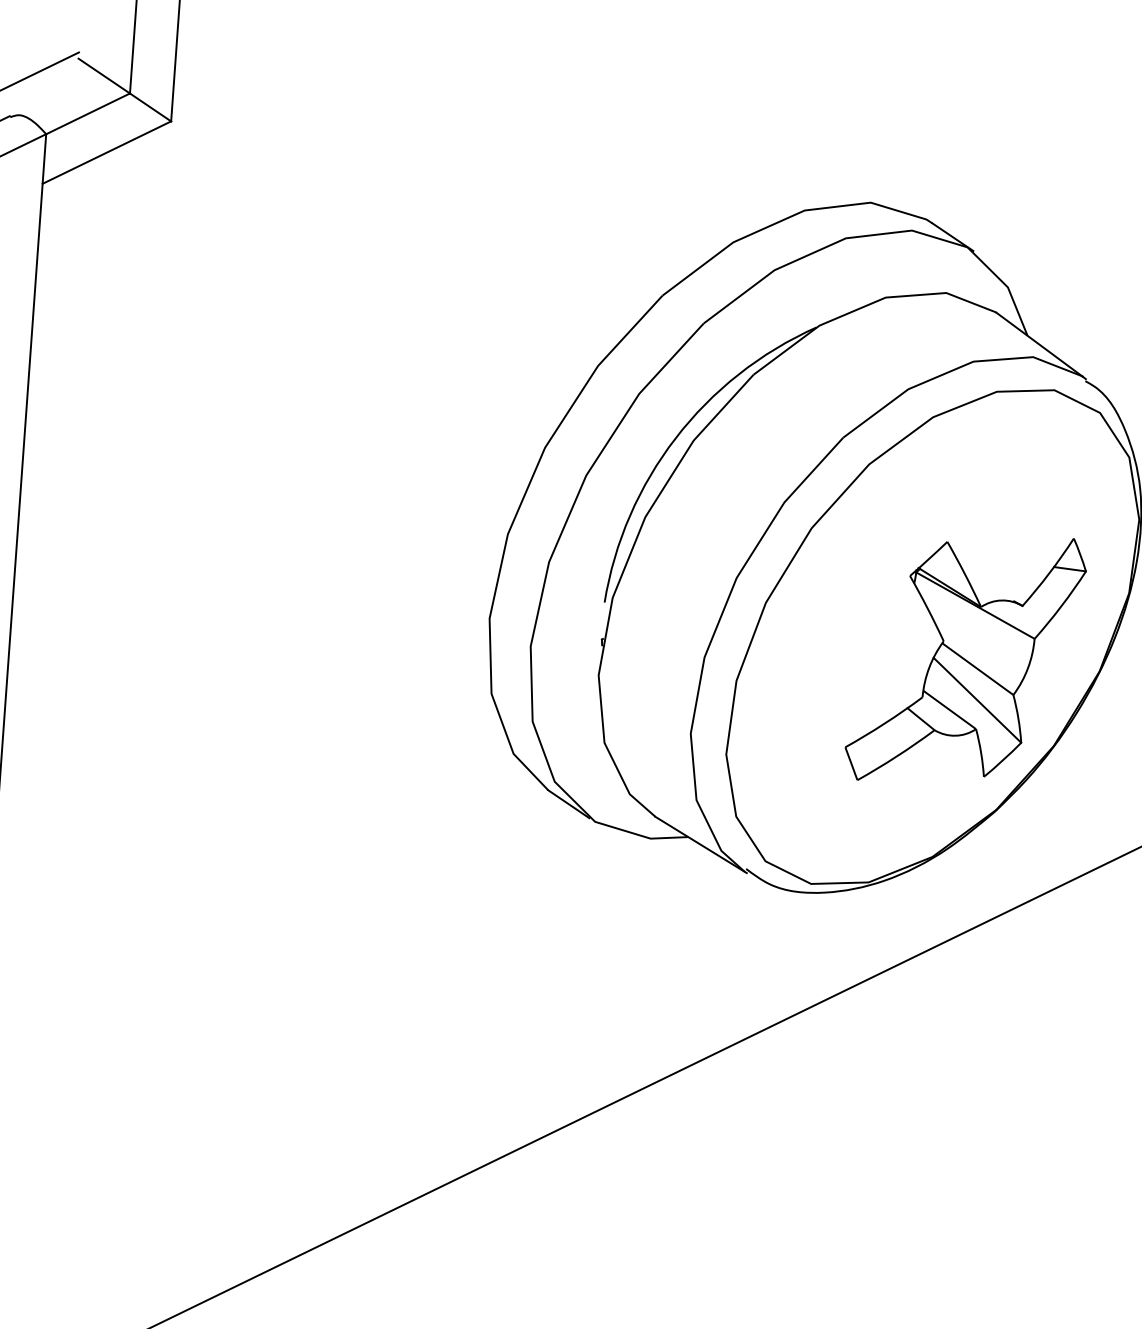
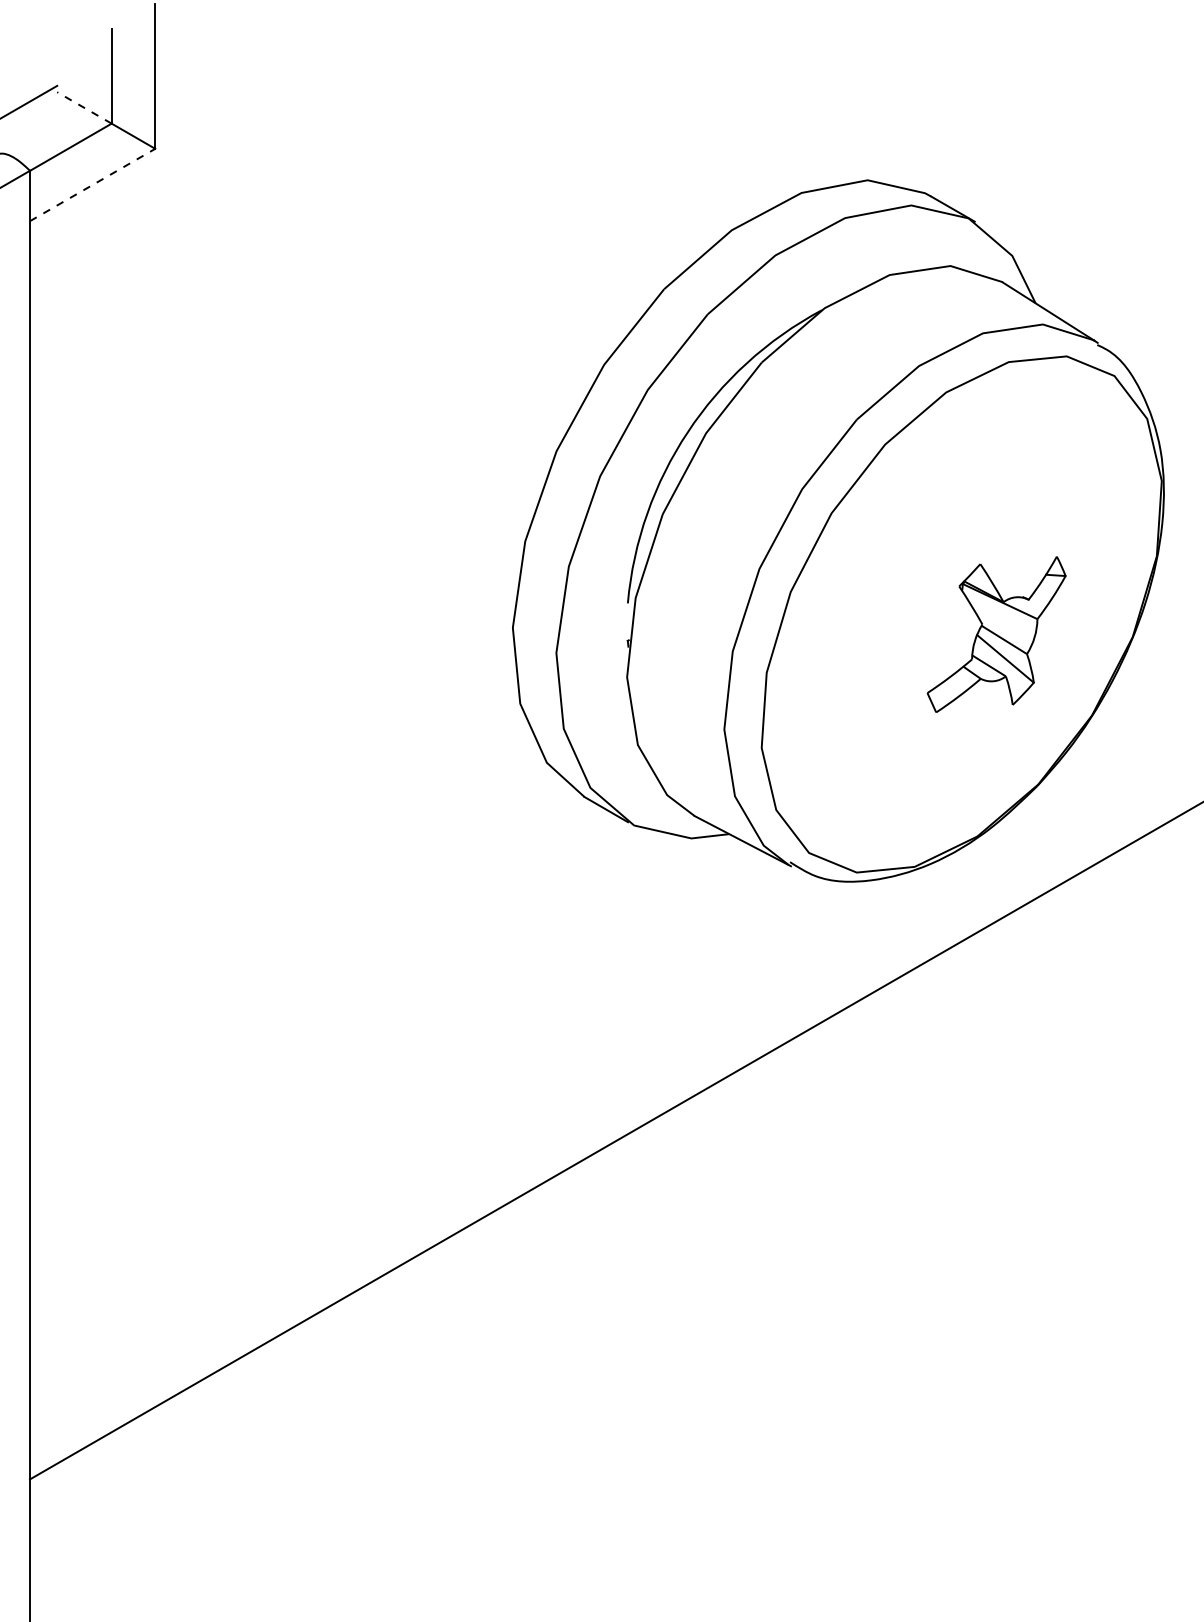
line: (104, 75) -> (84, 107), solid -> dashed
line: (107, 152) -> (93, 184), solid -> dashed
part: (965, 659) -> (996, 634), size x0.6

